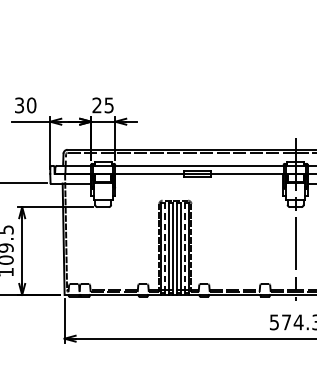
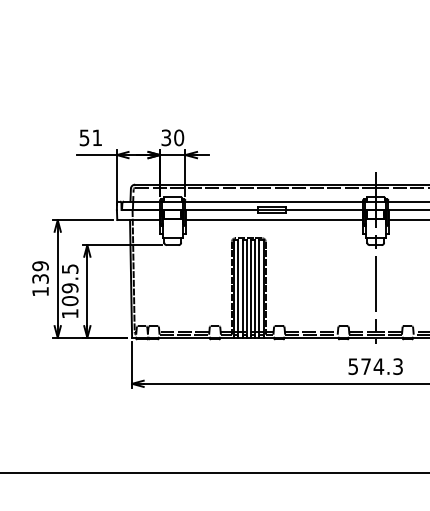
text: (26, 105) -> (91, 137), 30 -> 51
text: (102, 105) -> (172, 137), 25 -> 30
line: (198, 183) -> (273, 220), added
line: (165, 249) -> (238, 289), dashed -> solid
line: (185, 249) -> (259, 289), dashed -> solid

